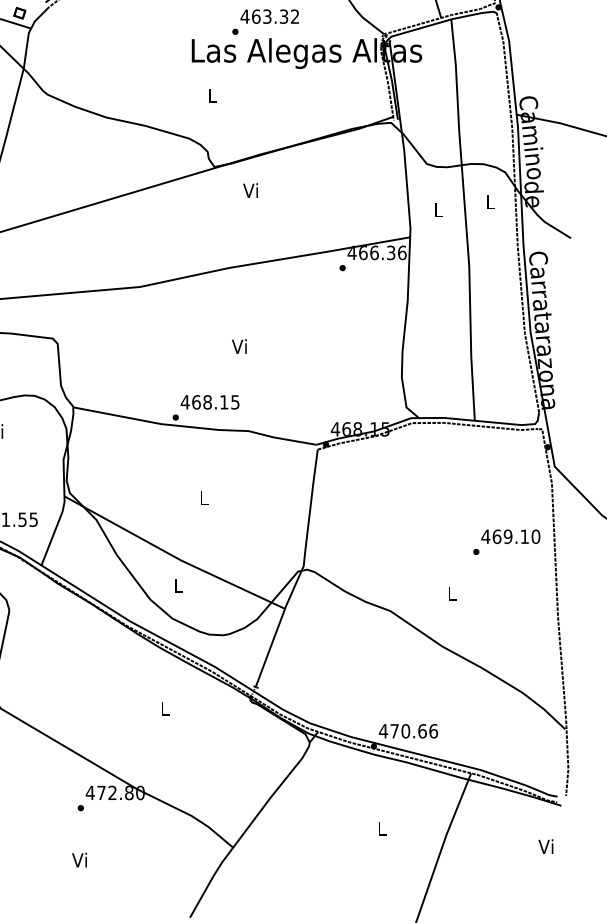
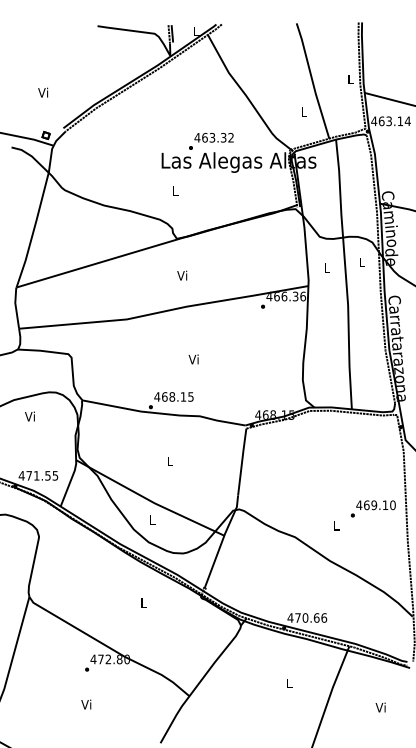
text: (251, 190) -> (182, 275), moved
text: (505, 541) -> (372, 508), moved
text: (545, 846) -> (380, 707), moved

